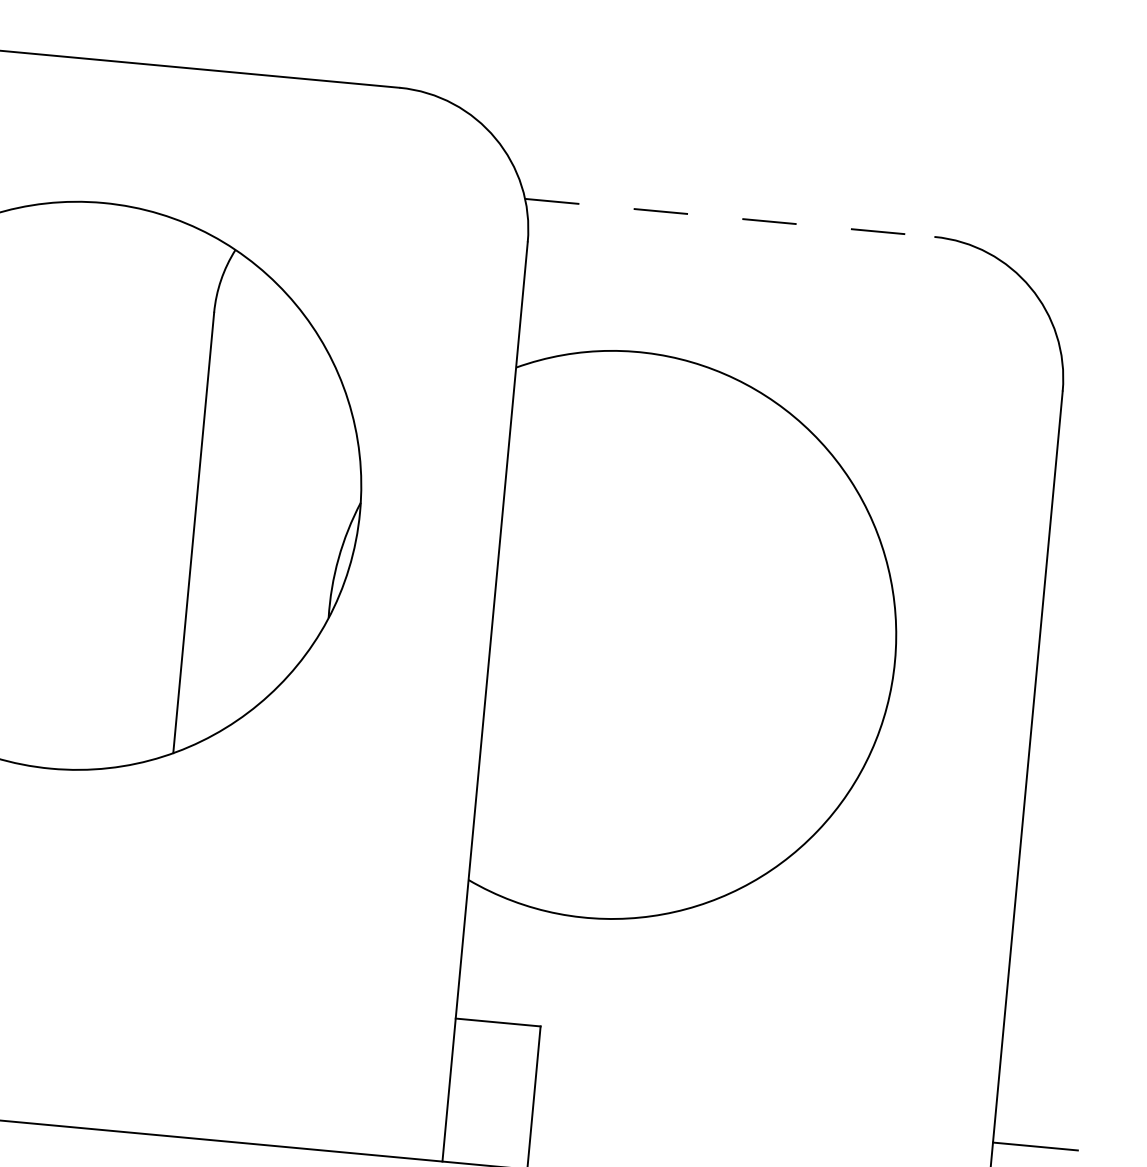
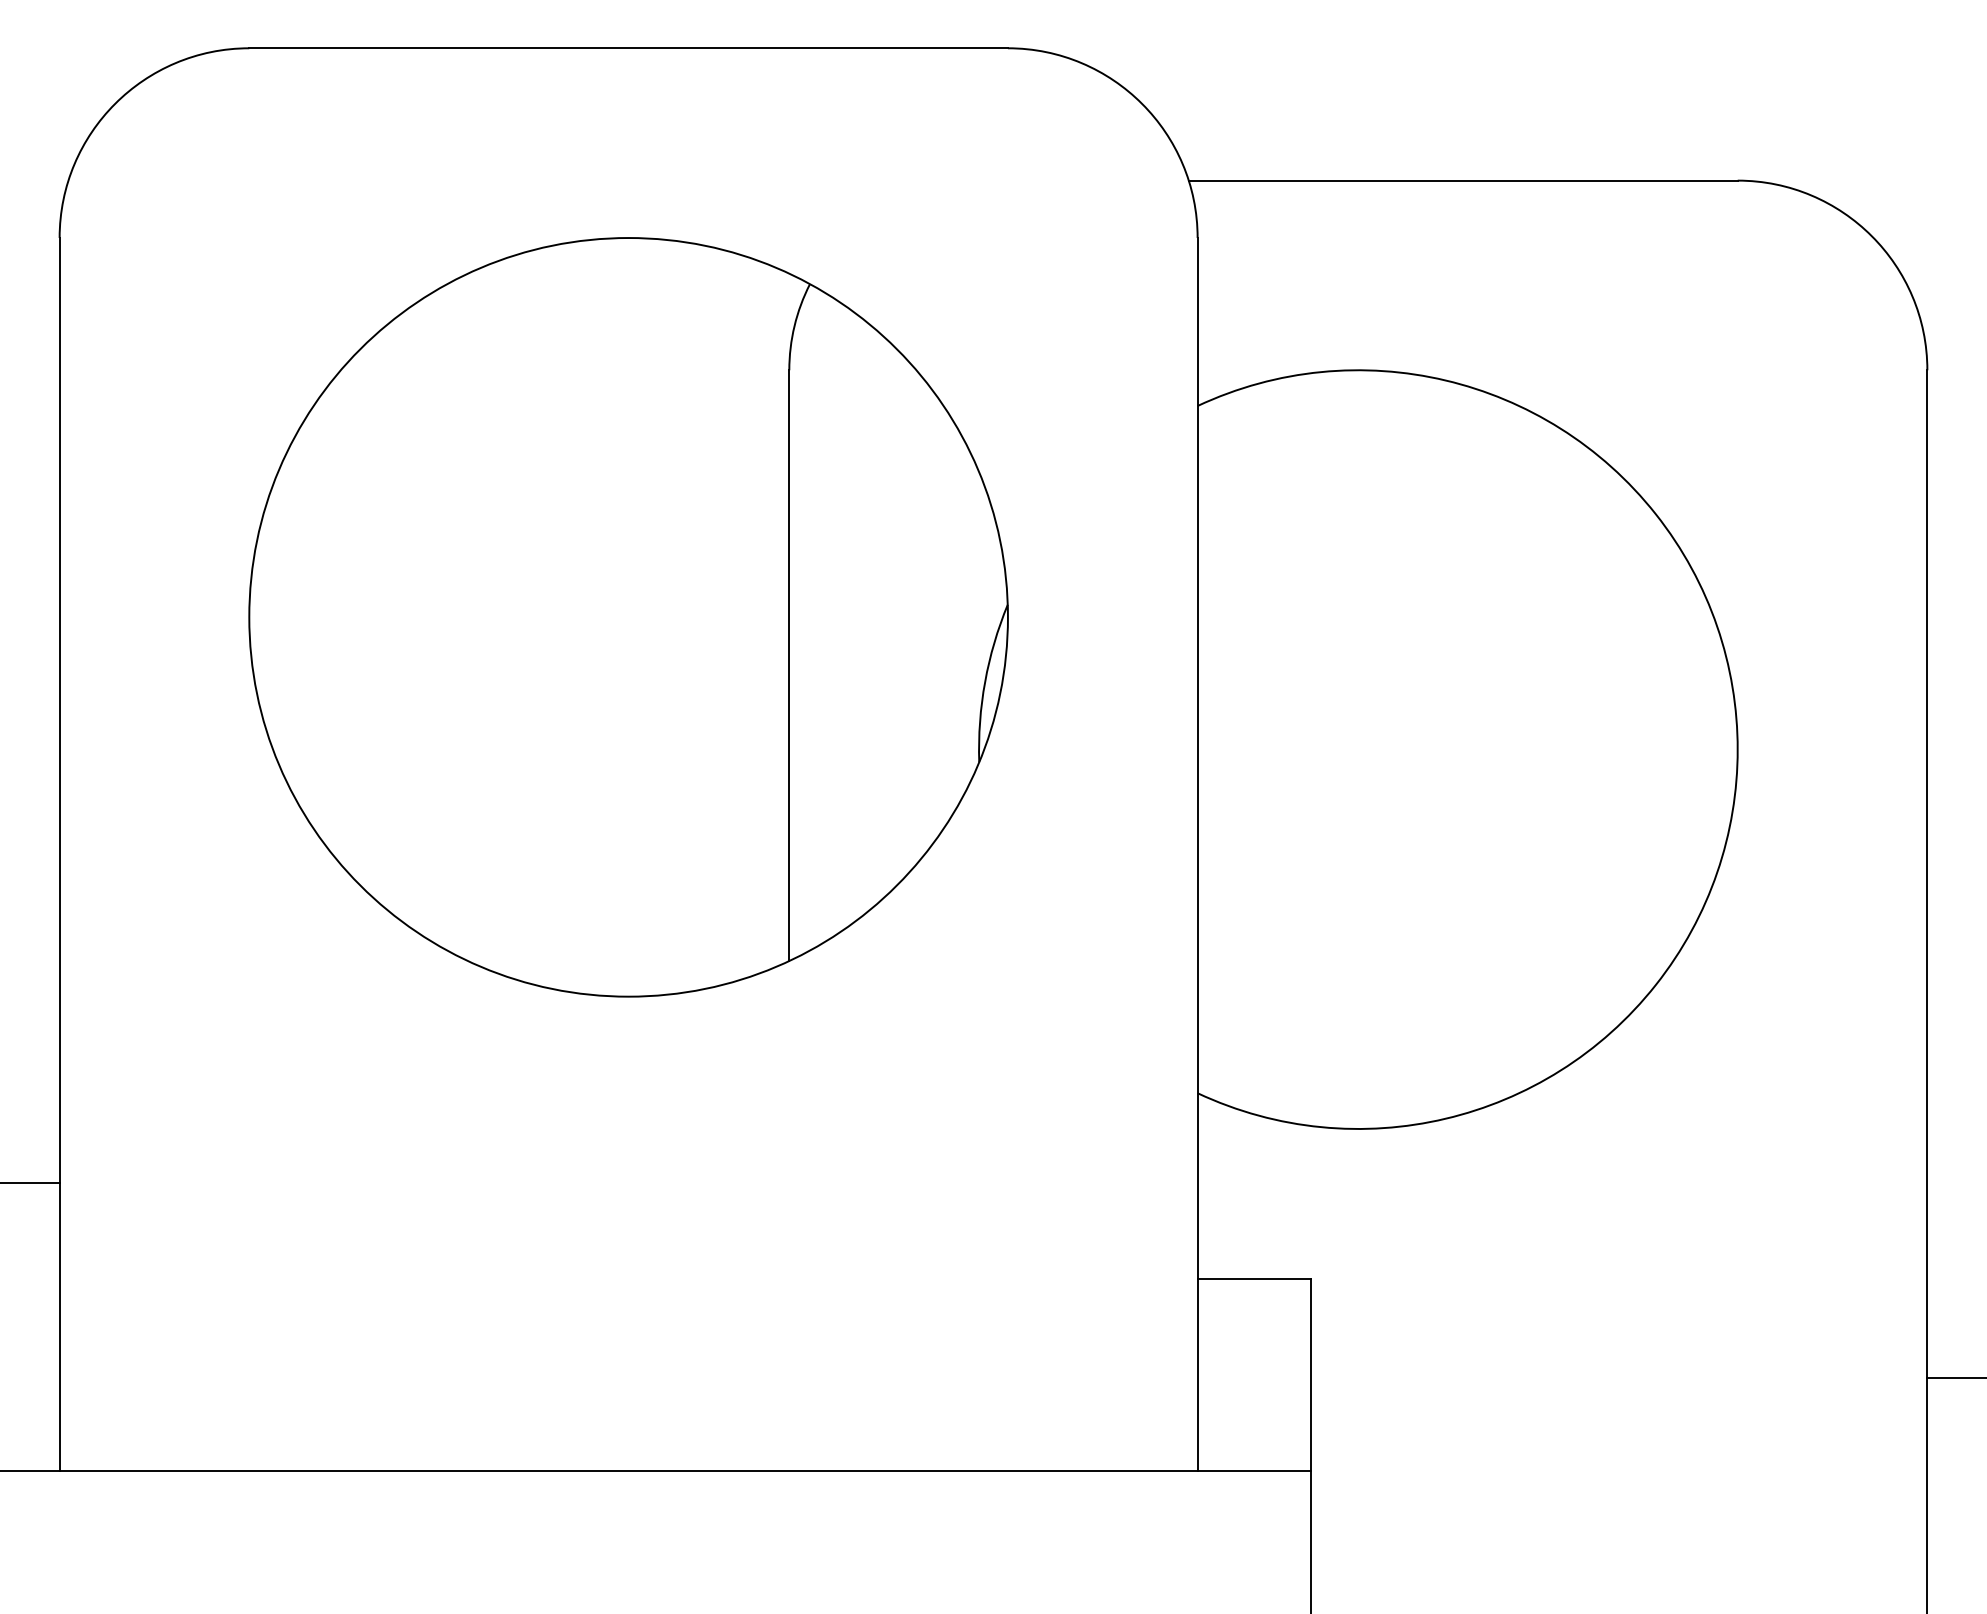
line: (729, 217) -> (1463, 180), dashed -> solid

